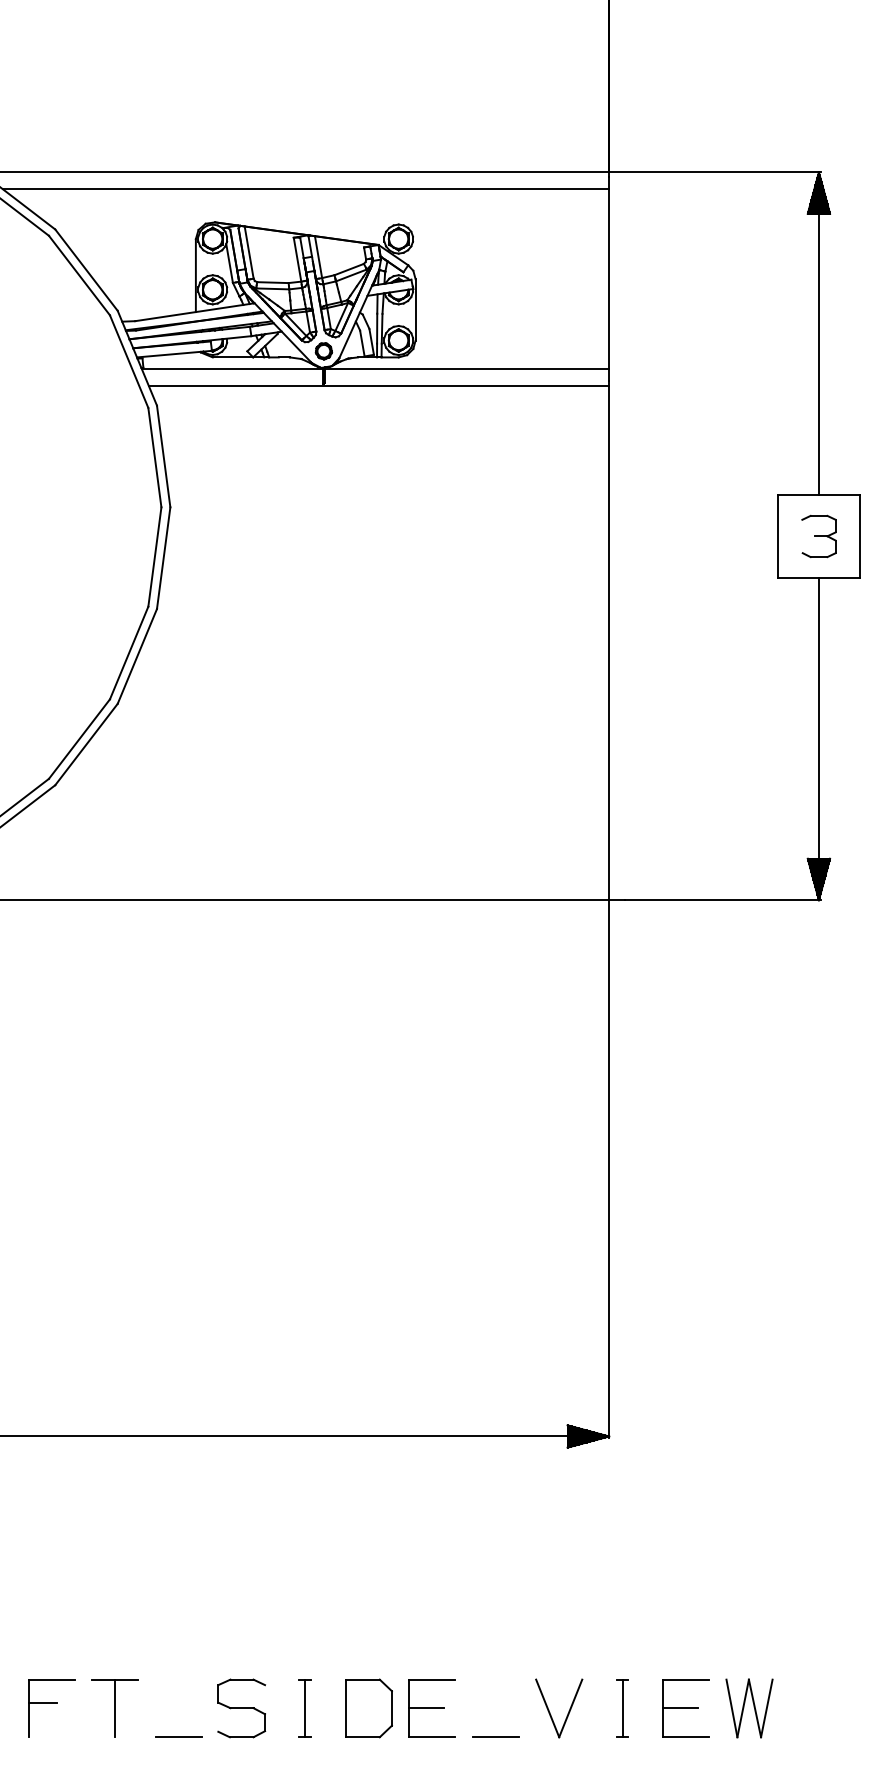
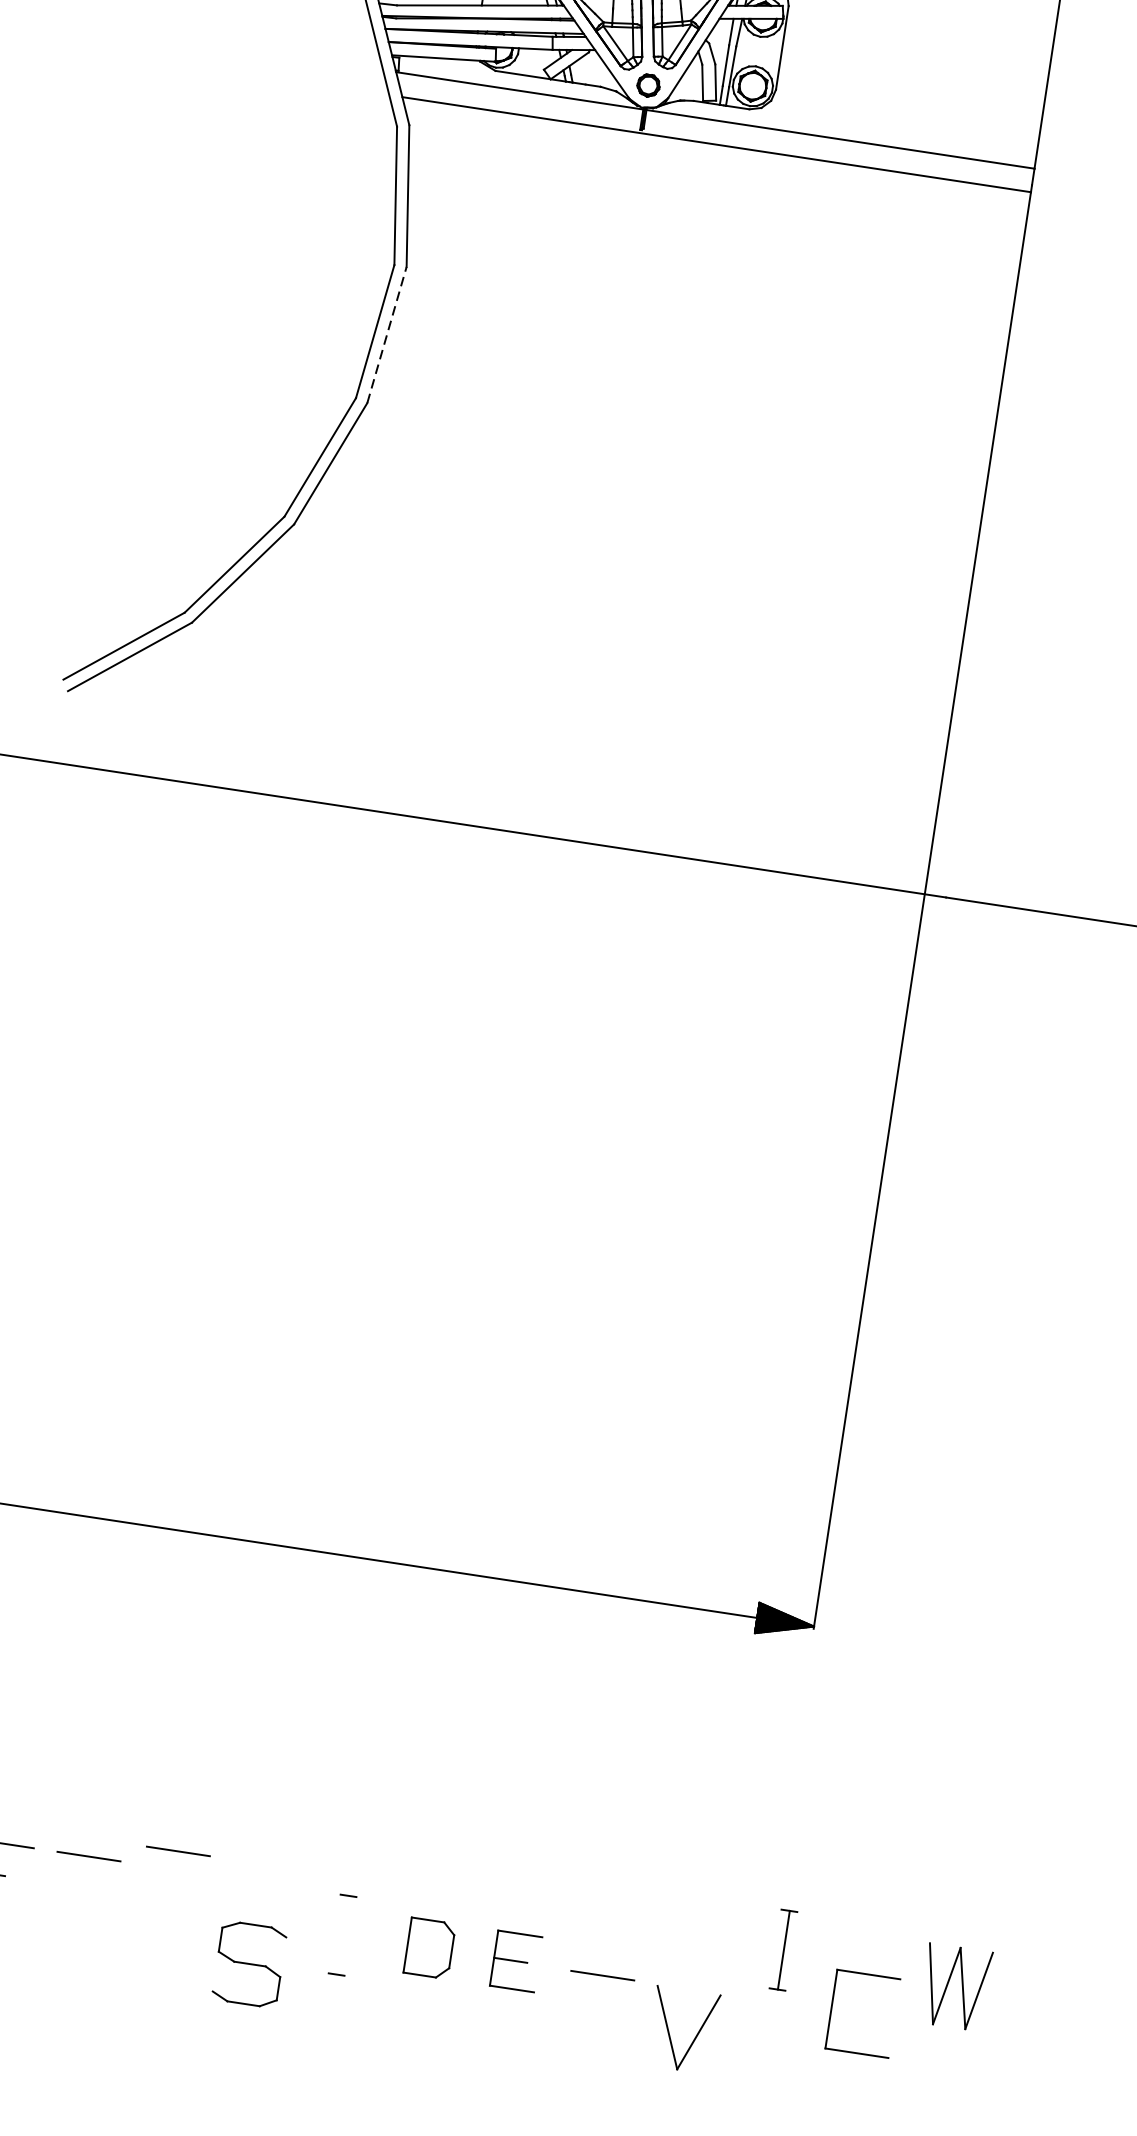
line: (163, 557) -> (386, 334), solid -> dashed
line: (115, 1708) -> (83, 1896), removed
part: (241, 1708) -> (249, 1964), moved
line: (305, 1708) -> (343, 1935), removed
part: (368, 1708) -> (429, 1948), size x0.7
part: (431, 1708) -> (515, 1961), size x0.7
part: (622, 1708) -> (783, 1950), moved
line: (680, 1708) -> (855, 2012), removed
part: (749, 1708) -> (955, 1987), moved
part: (568, 1710) -> (695, 2034), moved
line: (178, 1736) -> (178, 1850), moved
line: (495, 1736) -> (602, 1974), moved

